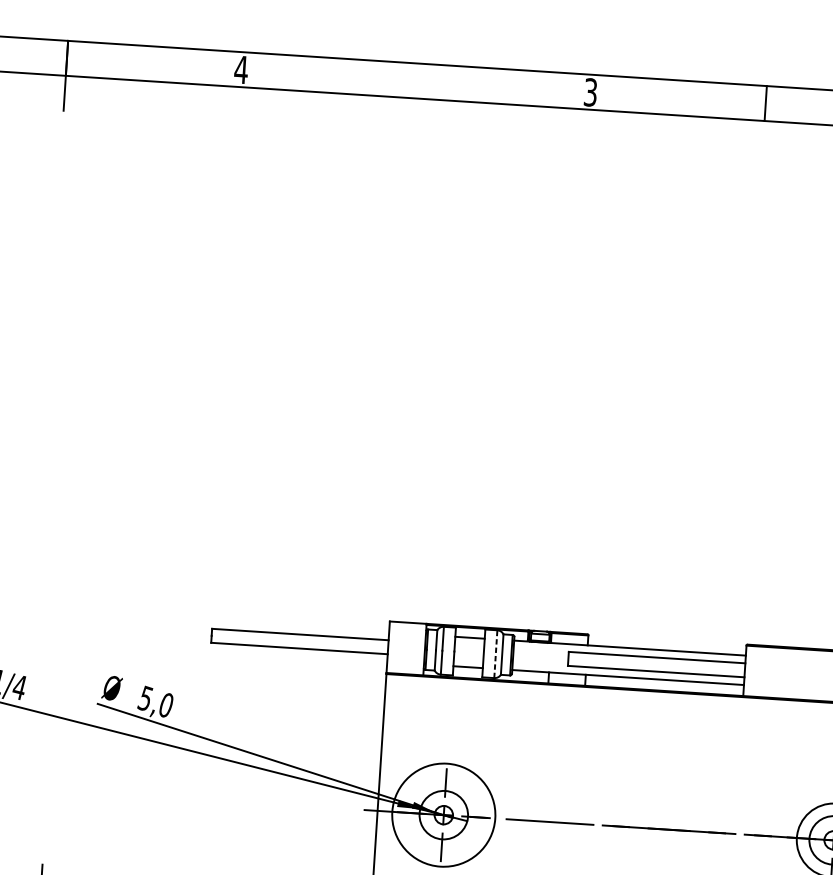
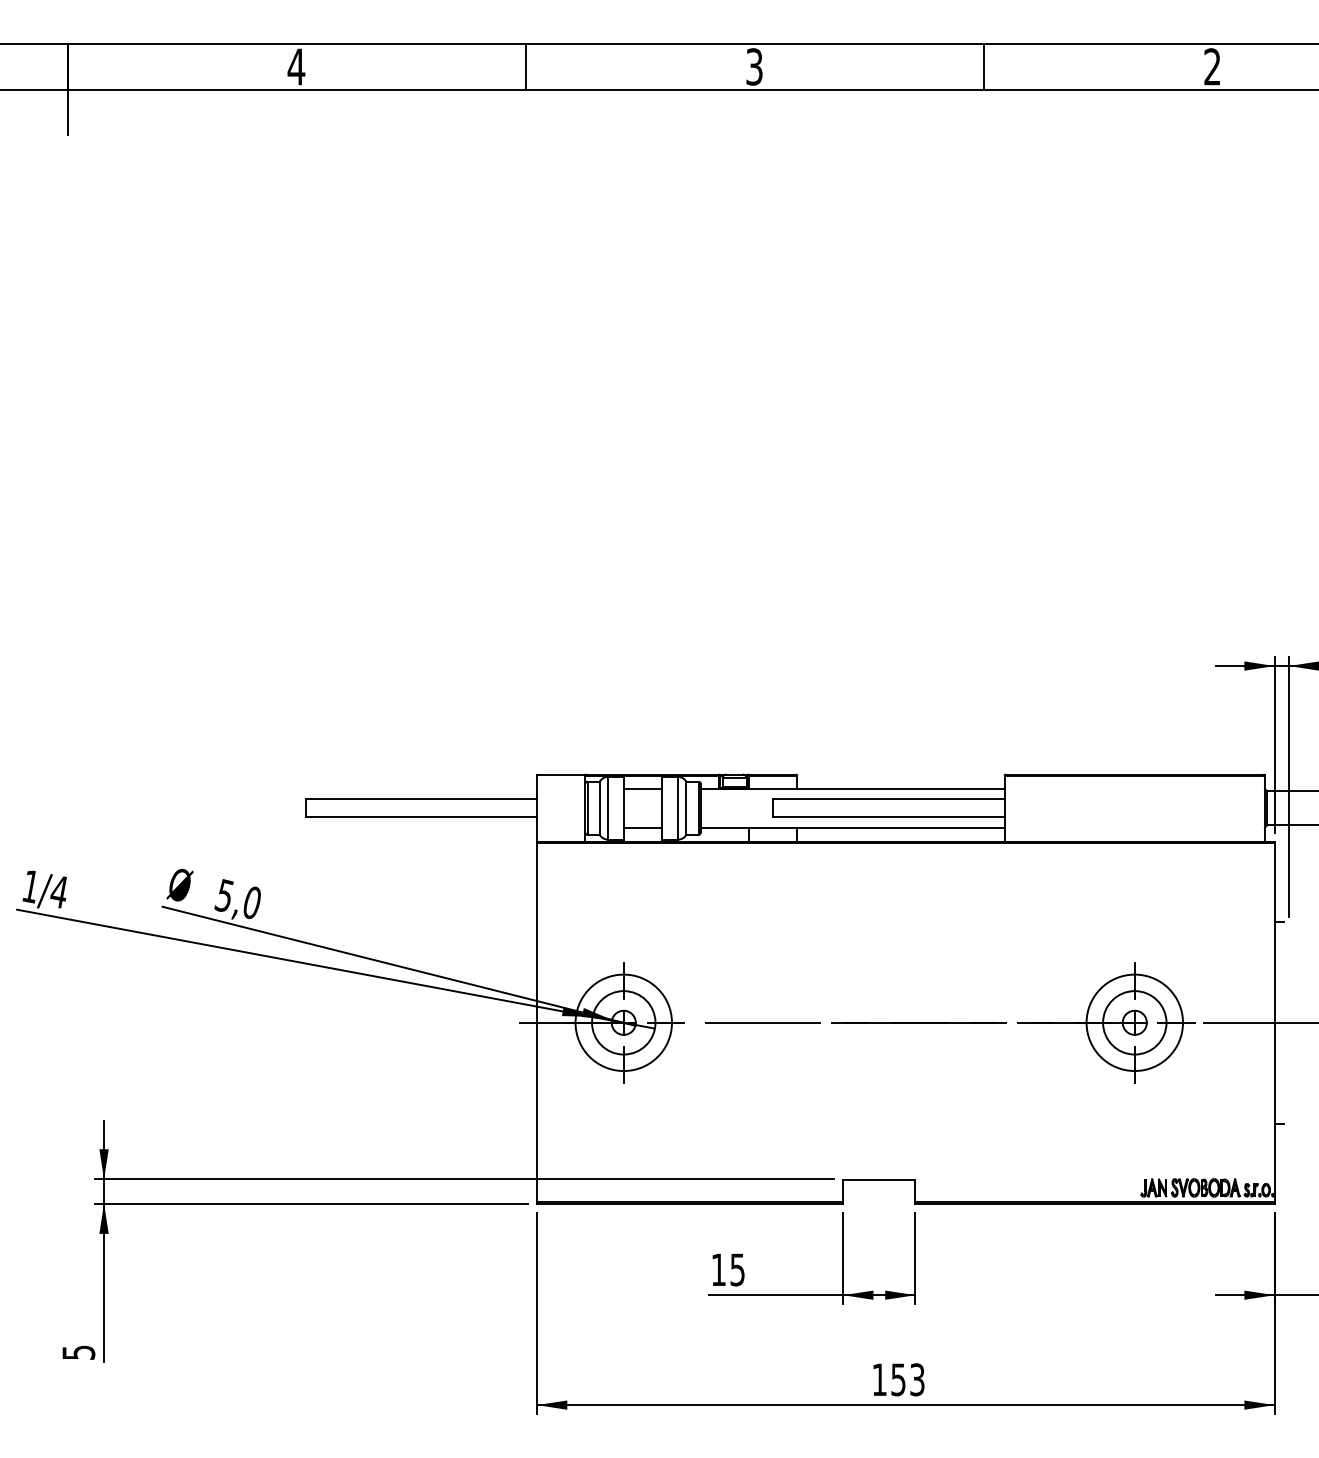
line: (416, 80) -> (525, 66), added
line: (496, 653) -> (678, 807), dashed -> solid
circle: (443, 814) -> (623, 1022), size x0.71

